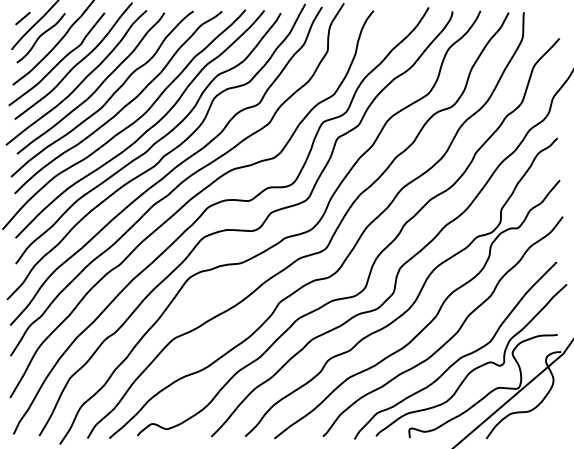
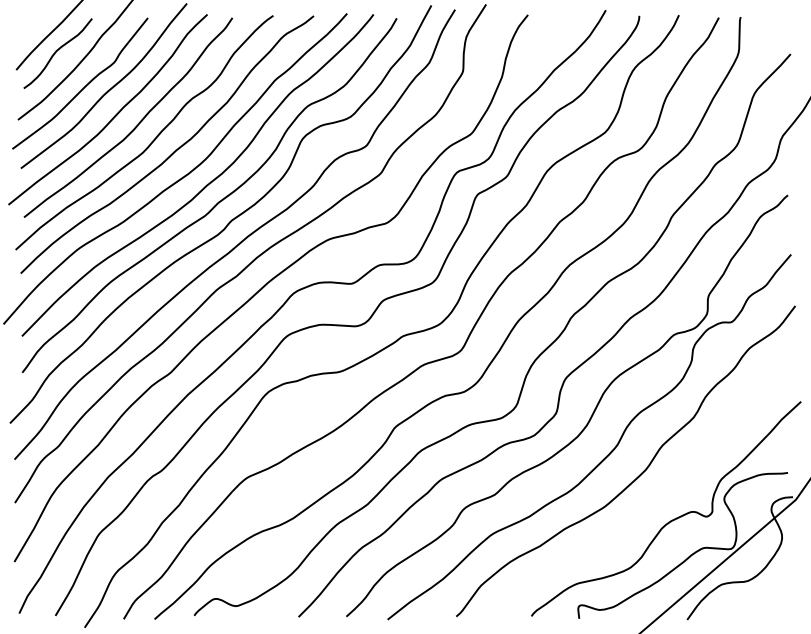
line: (23, 18) -> (32, 25), removed
curve: (459, 357) -> (649, 505), removed

